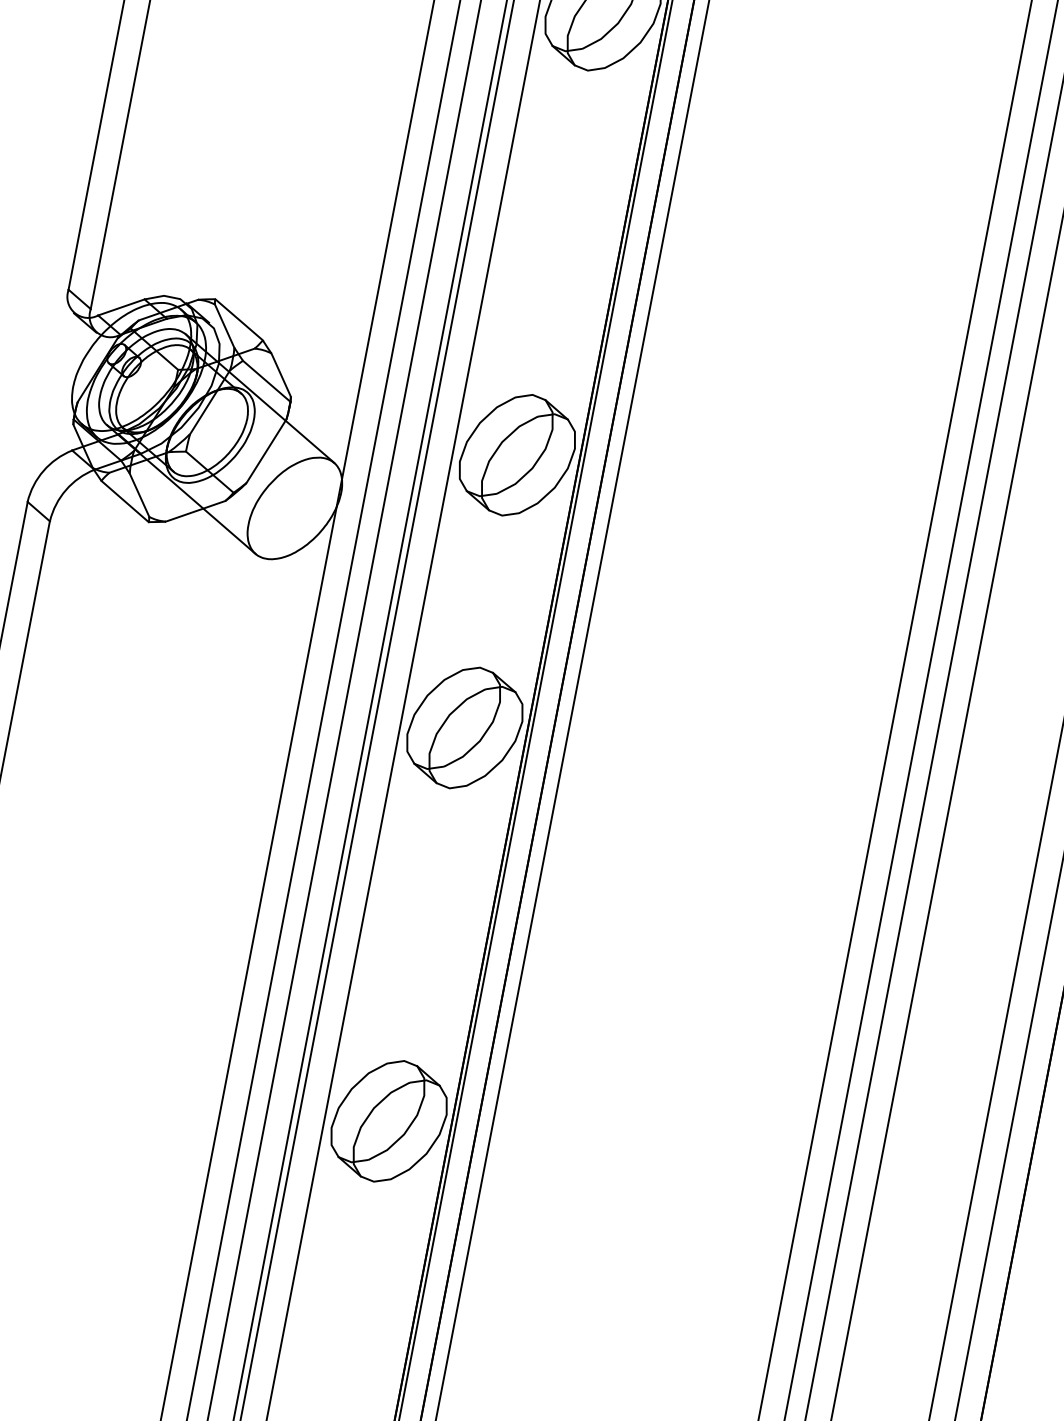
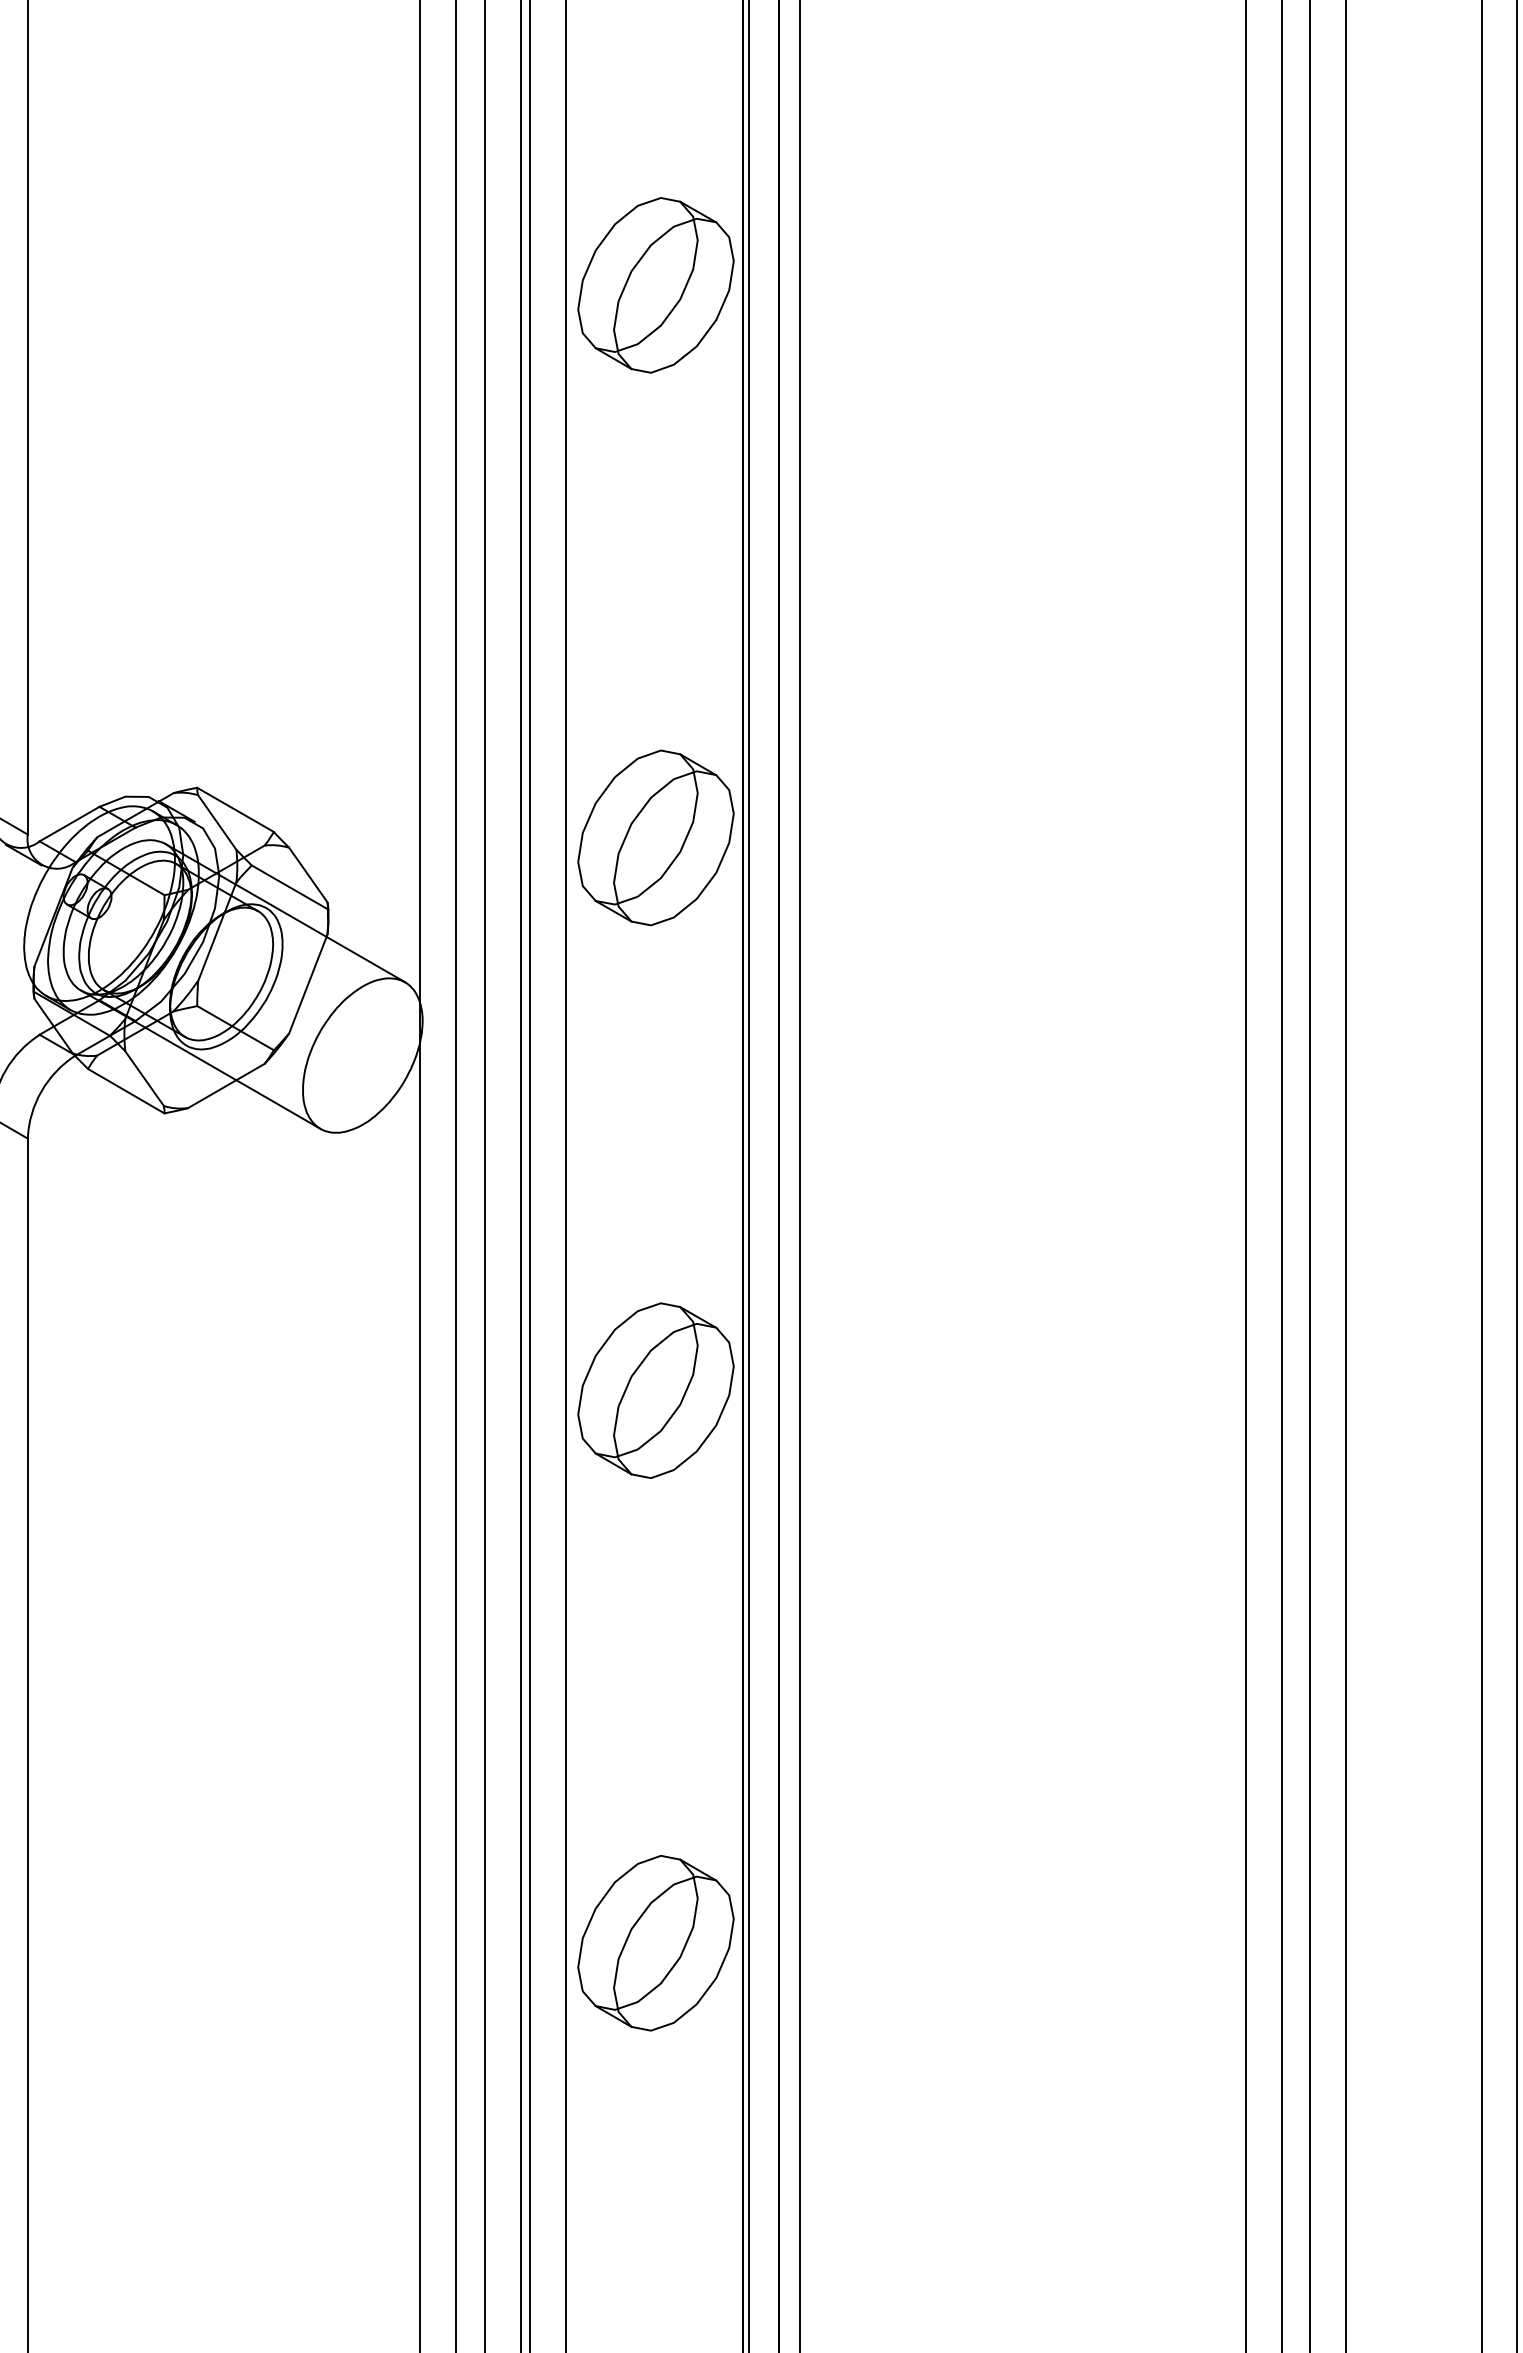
part: (517, 454) -> (655, 837), moved
part: (464, 727) -> (655, 1390), moved
part: (388, 1121) -> (655, 1943), moved

